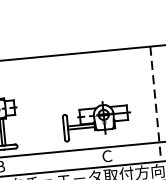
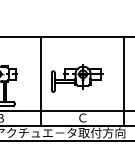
line: (155, 105) -> (123, 82), dashed -> solid
line: (47, 114) -> (40, 81), added
part: (97, 121) -> (77, 78), moved

